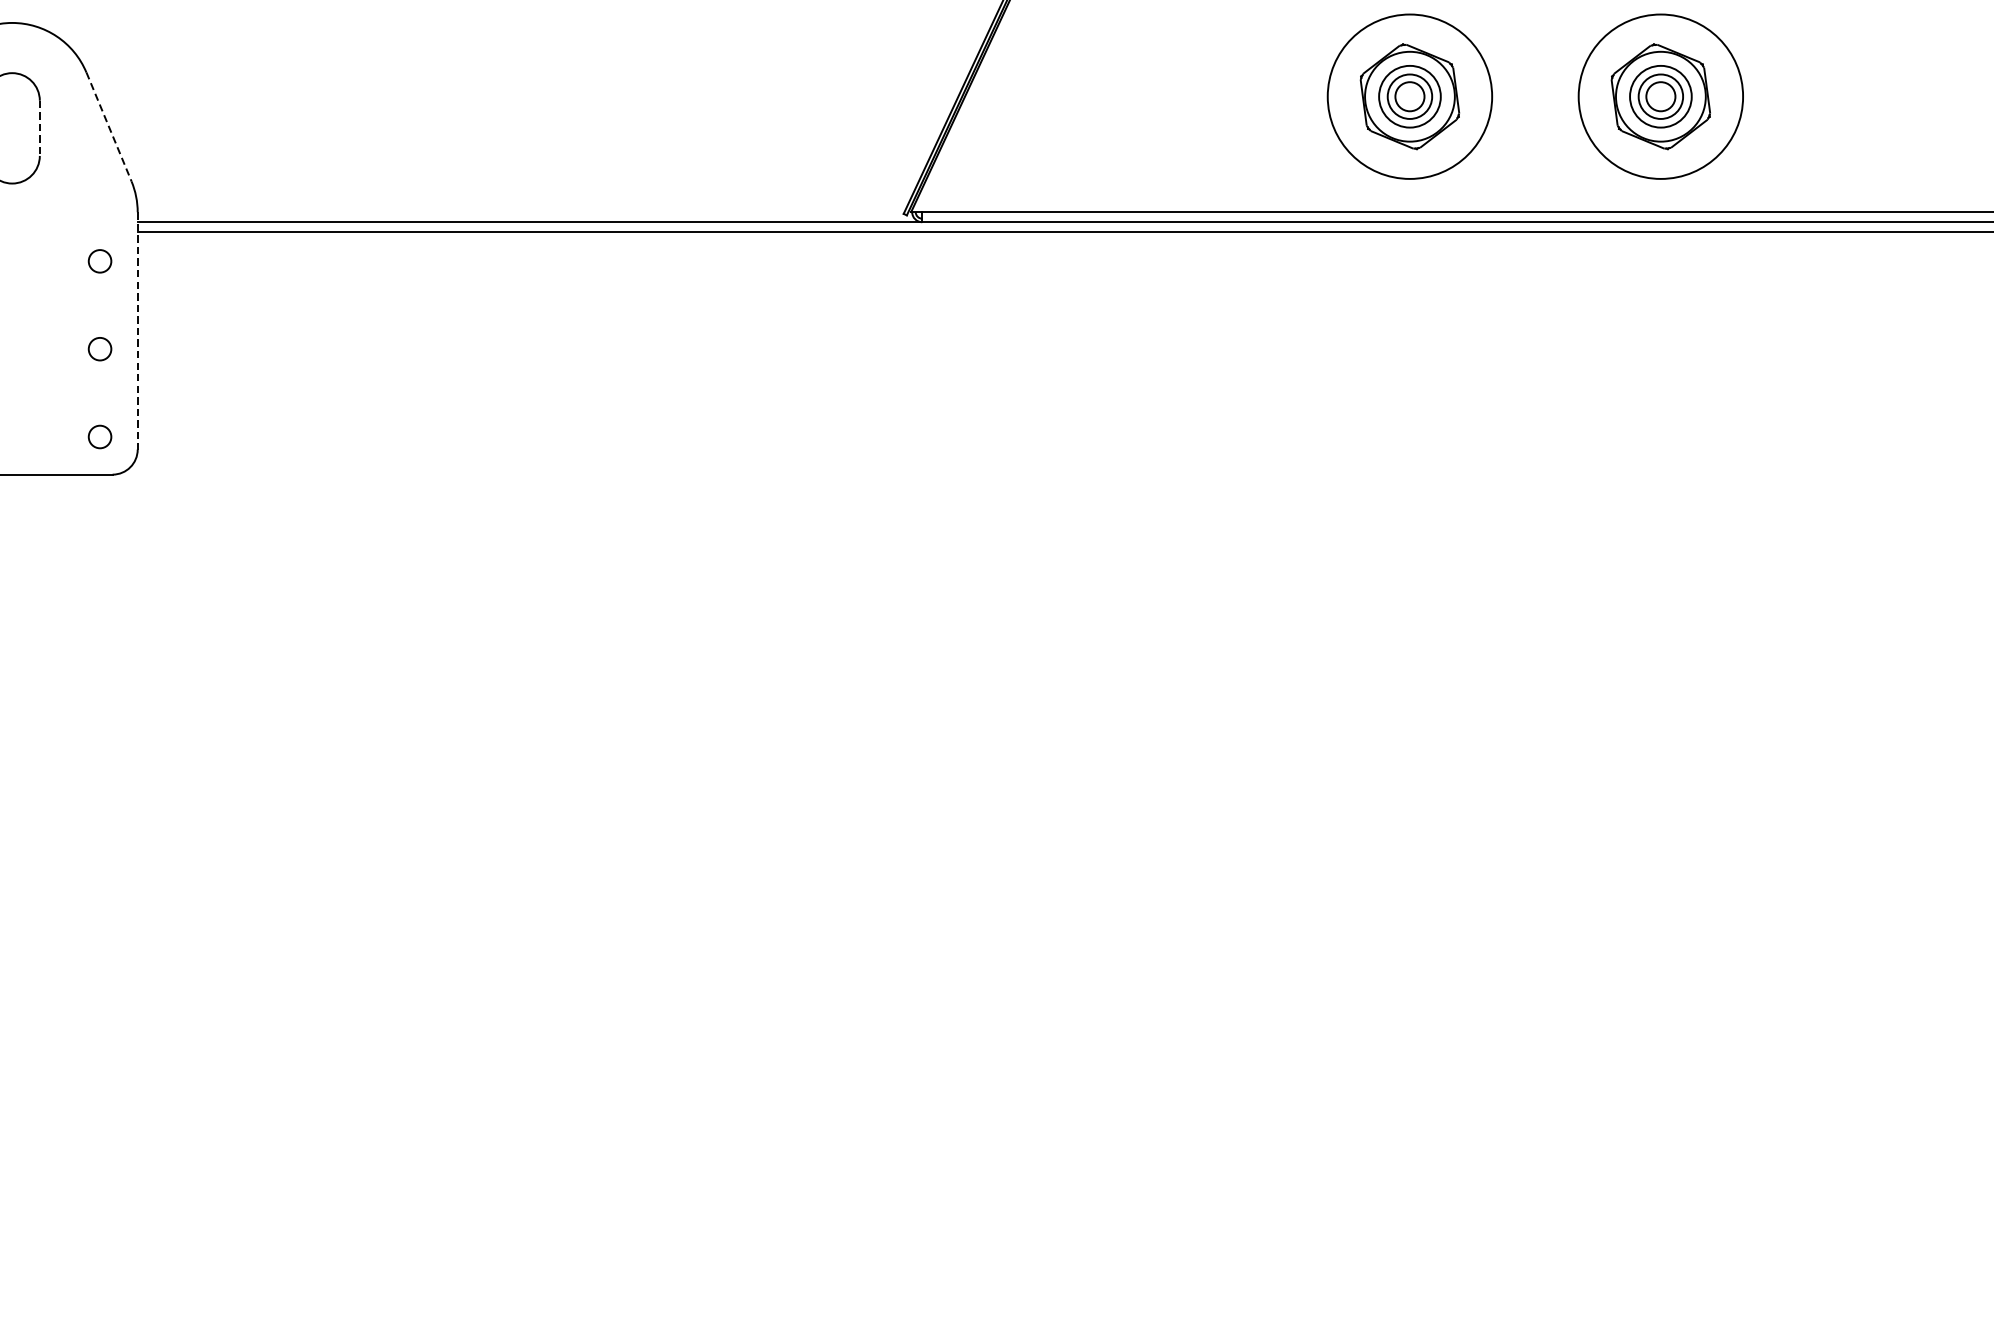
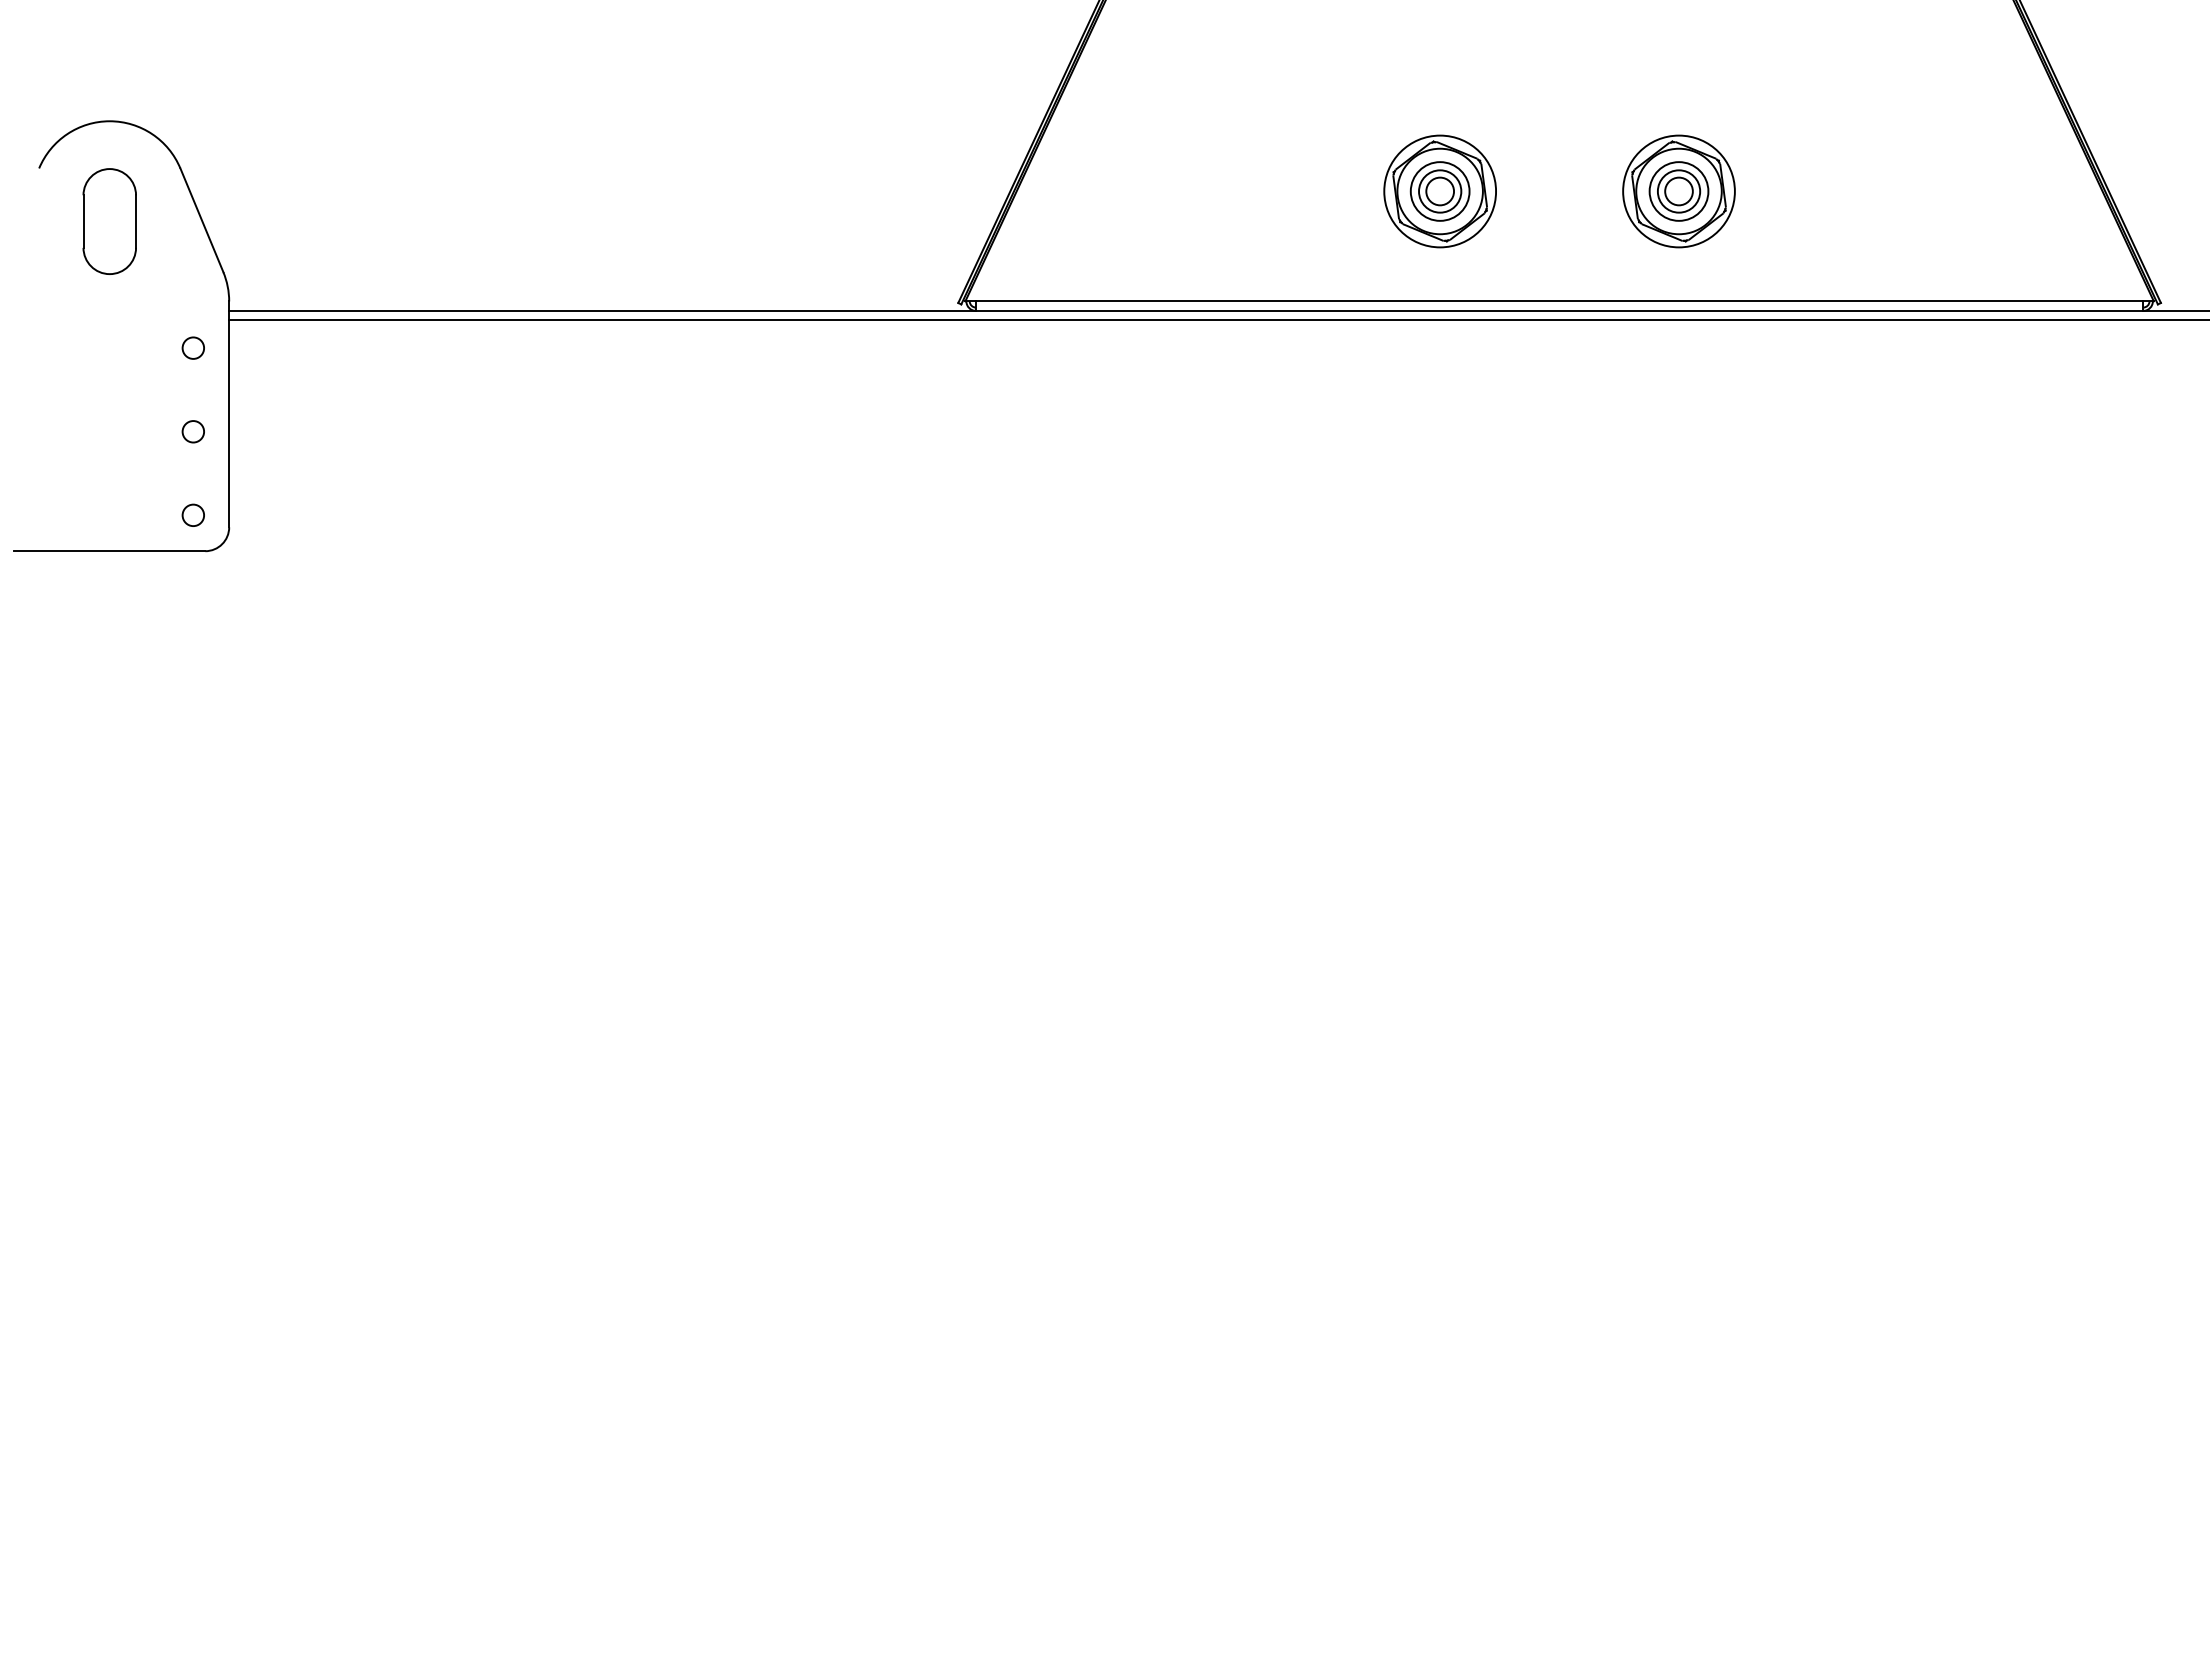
circle: (1410, 96) -> (1440, 191), size x0.71
circle: (1660, 96) -> (1678, 191), size x0.71
line: (109, 127) -> (202, 220), dashed -> solid
line: (40, 129) -> (136, 222), dashed -> solid
line: (138, 331) -> (229, 414), dashed -> solid

